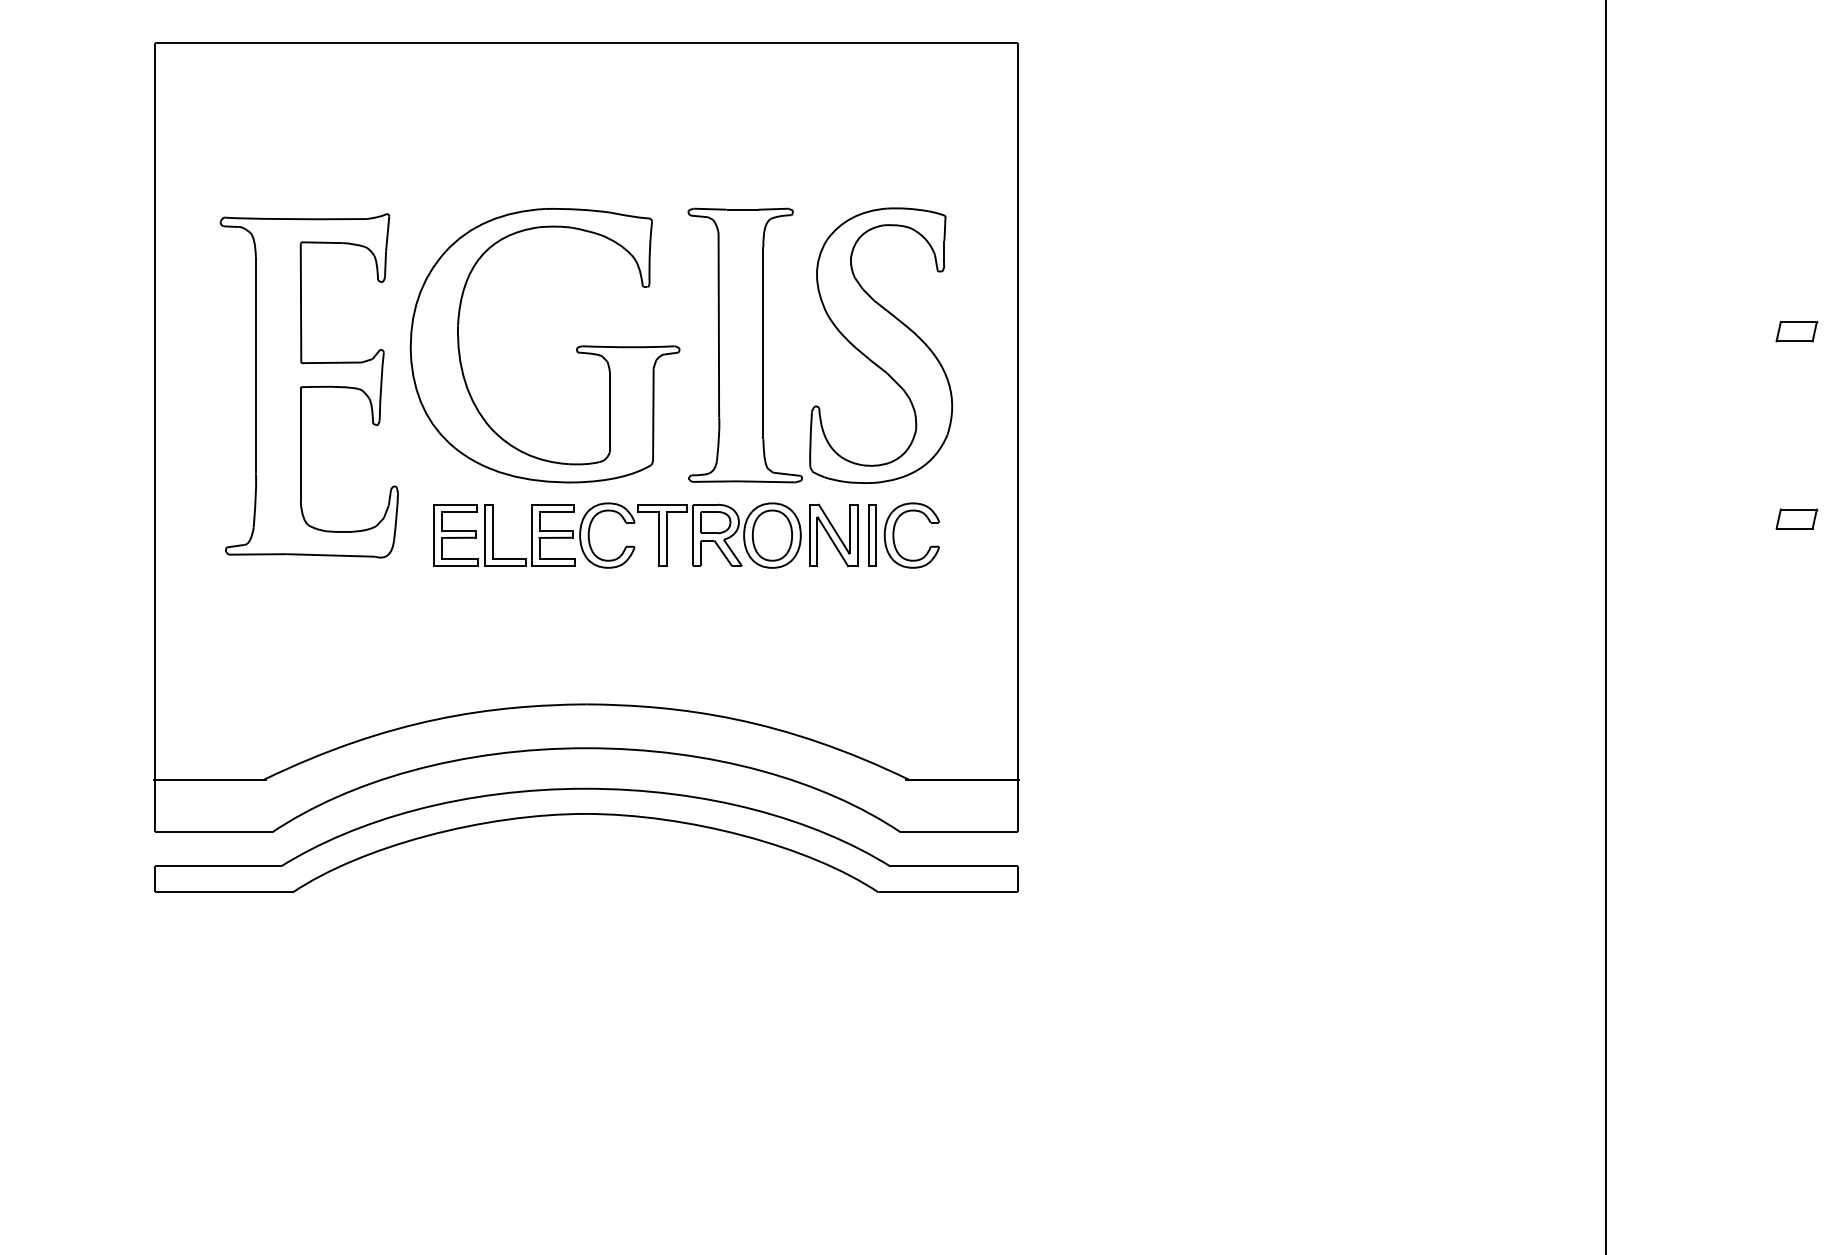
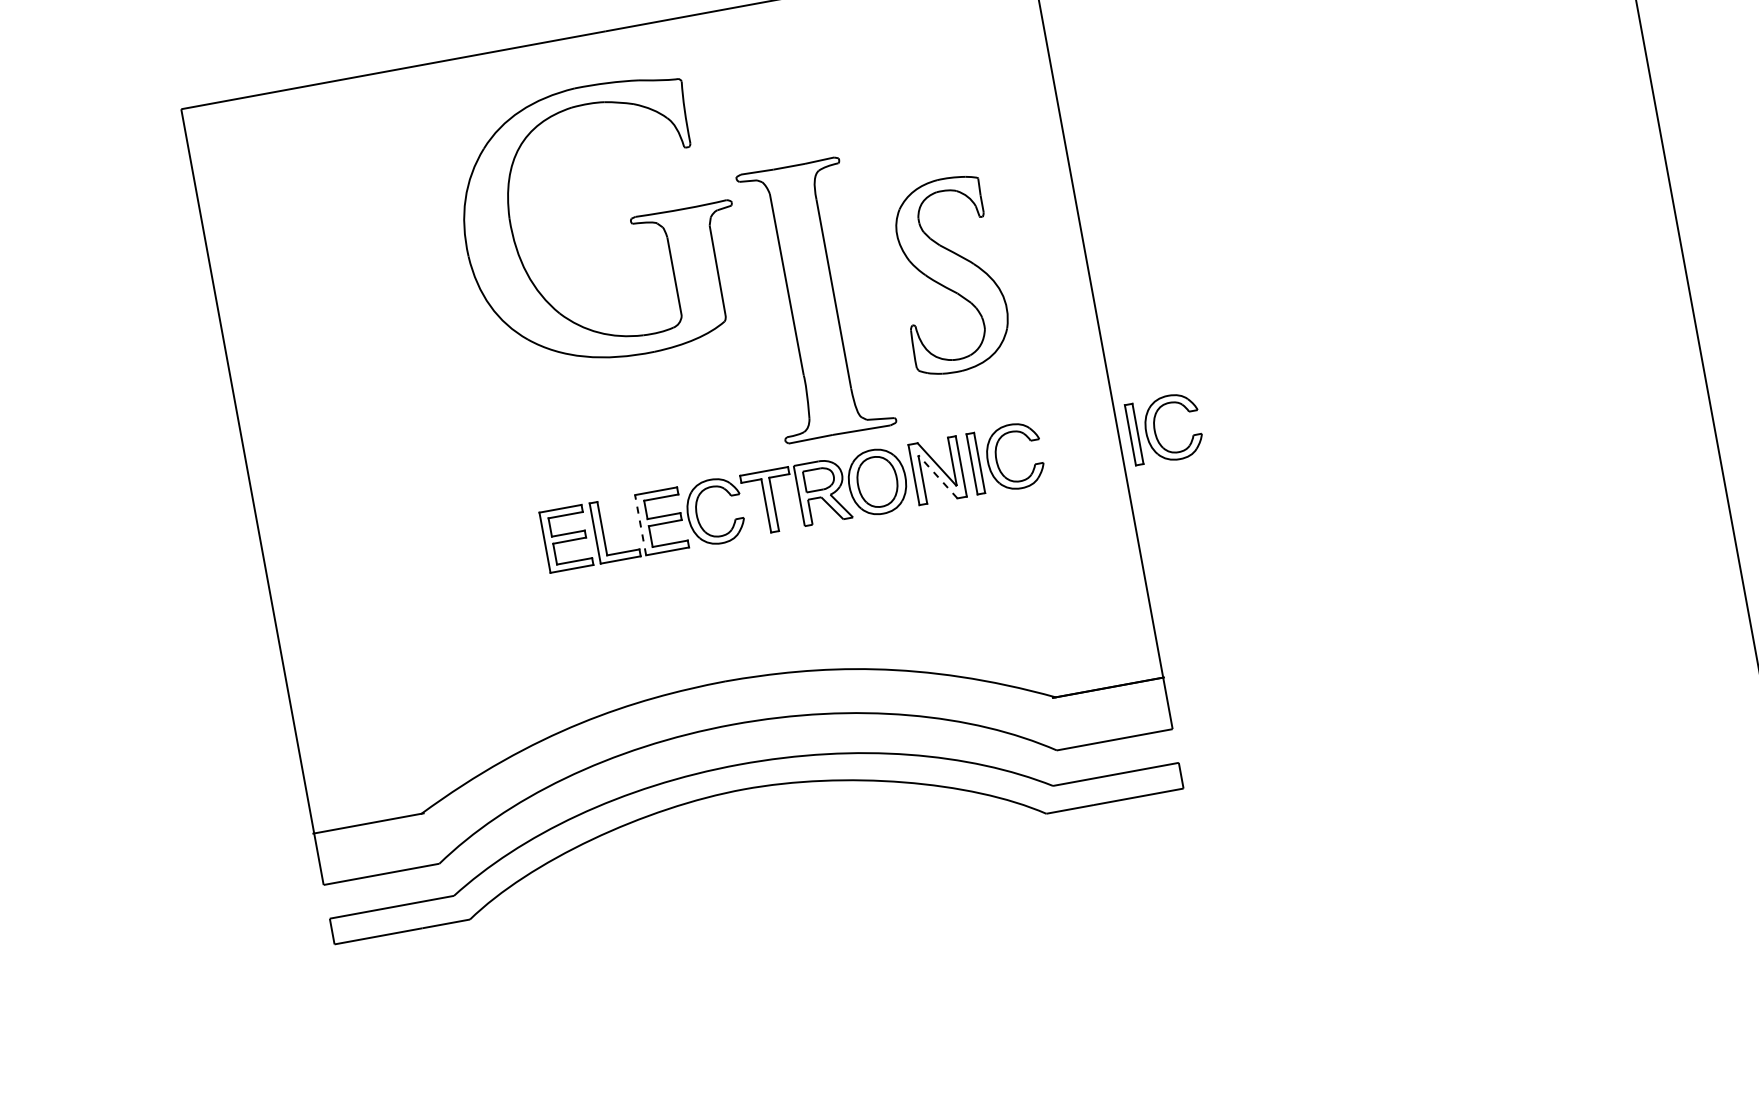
part: (881, 345) -> (950, 275), size x0.7
part: (576, 347) -> (630, 219), moved
part: (308, 385) -> (394, 418), removed
line: (531, 535) -> (640, 525), solid -> dashed
part: (1055, 535) -> (1155, 430), added
line: (833, 541) -> (938, 476), solid -> dashed

